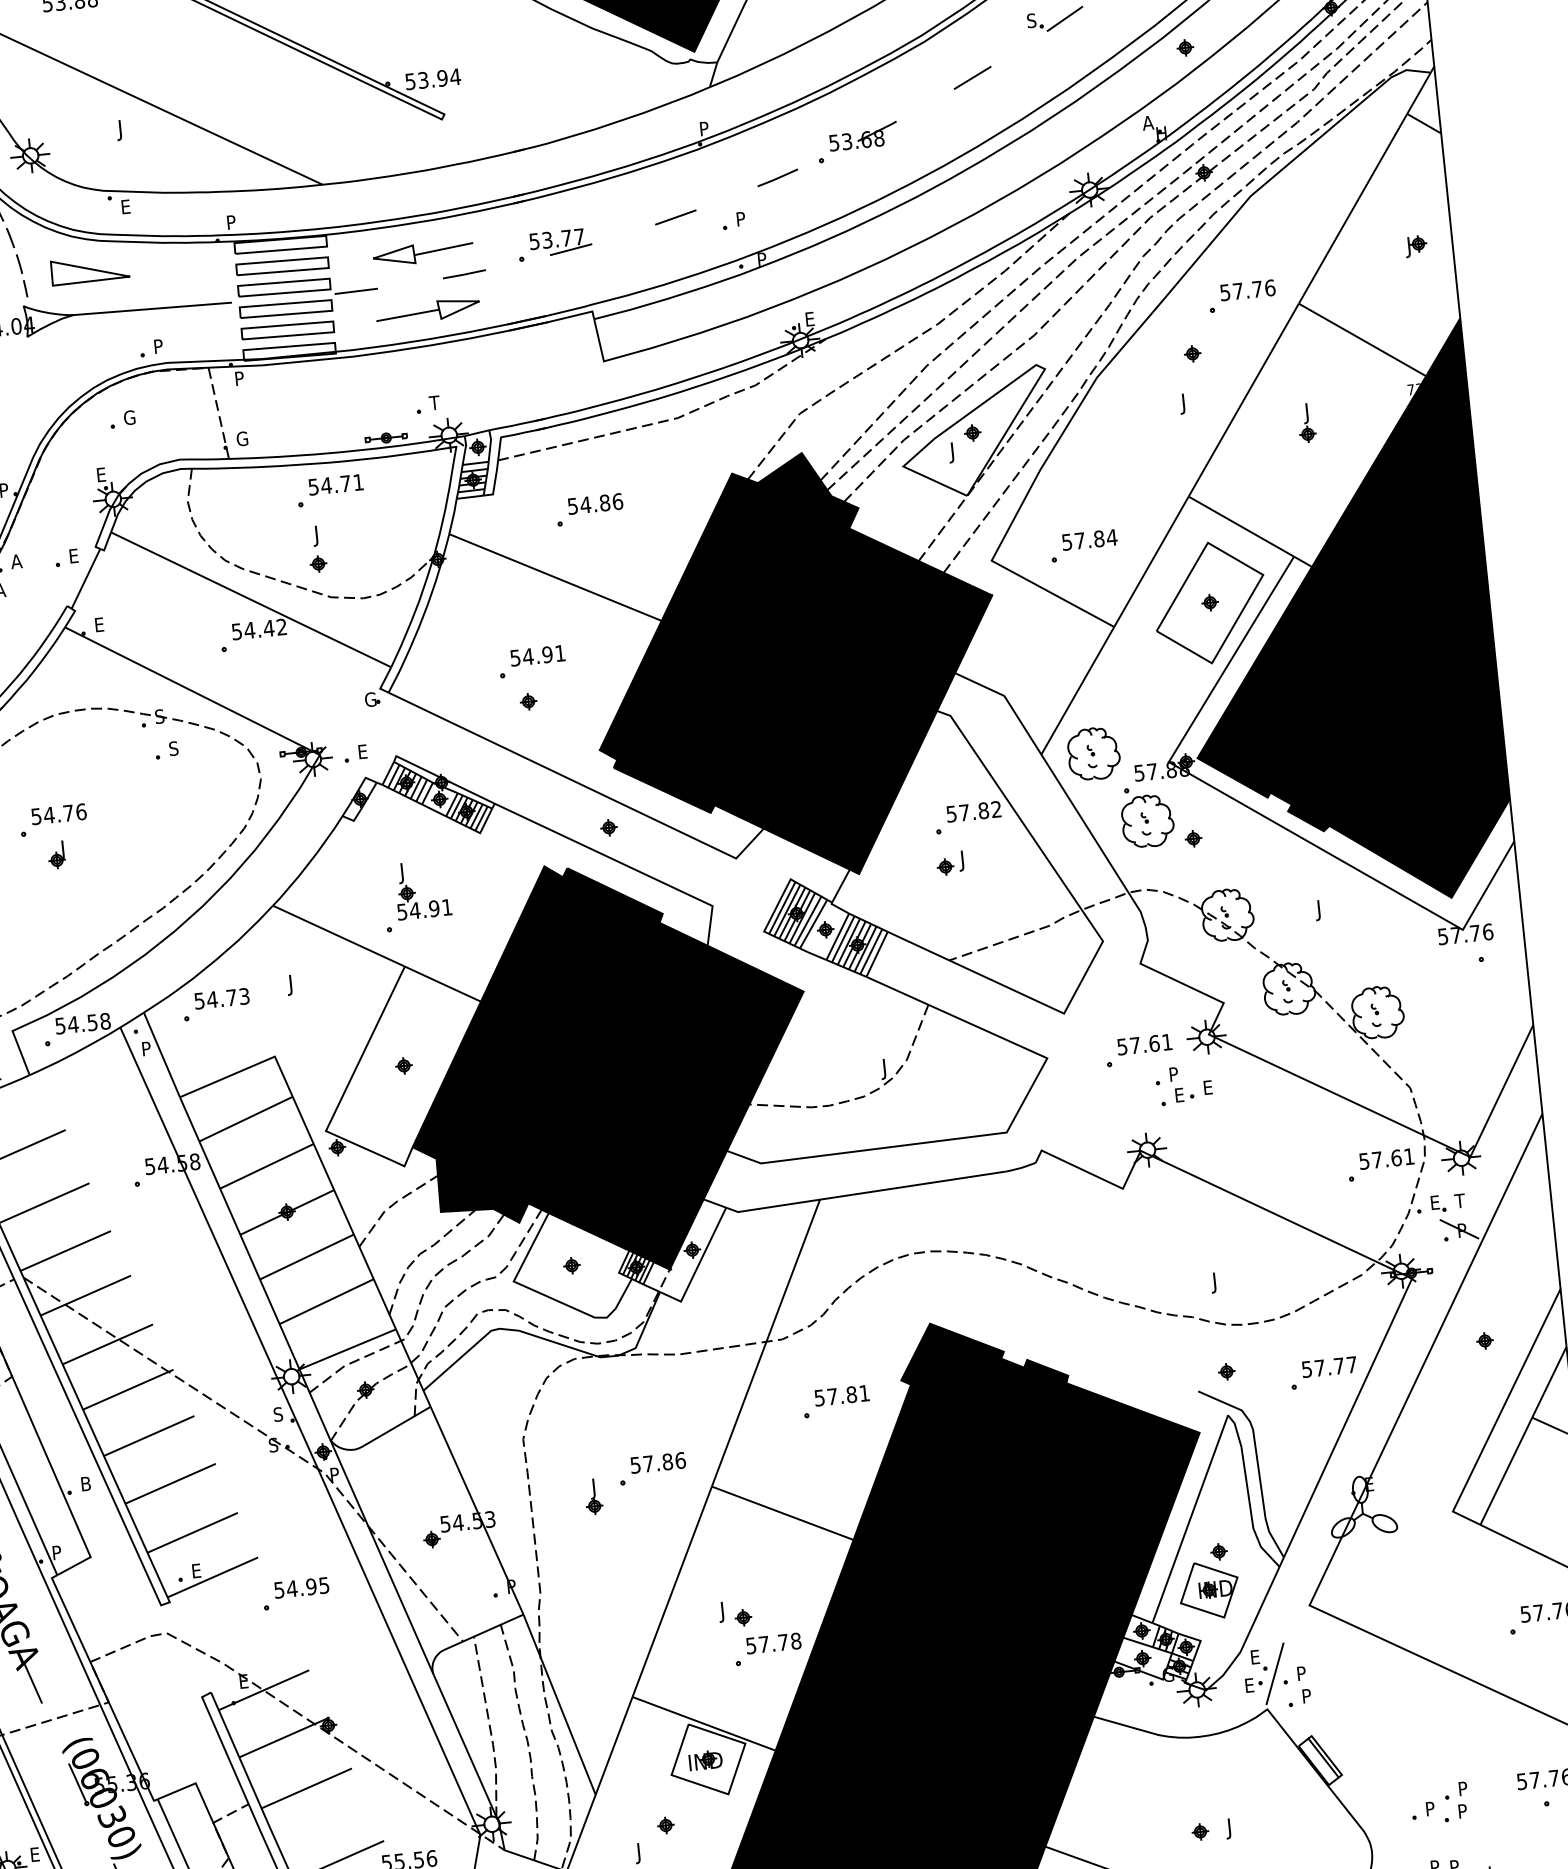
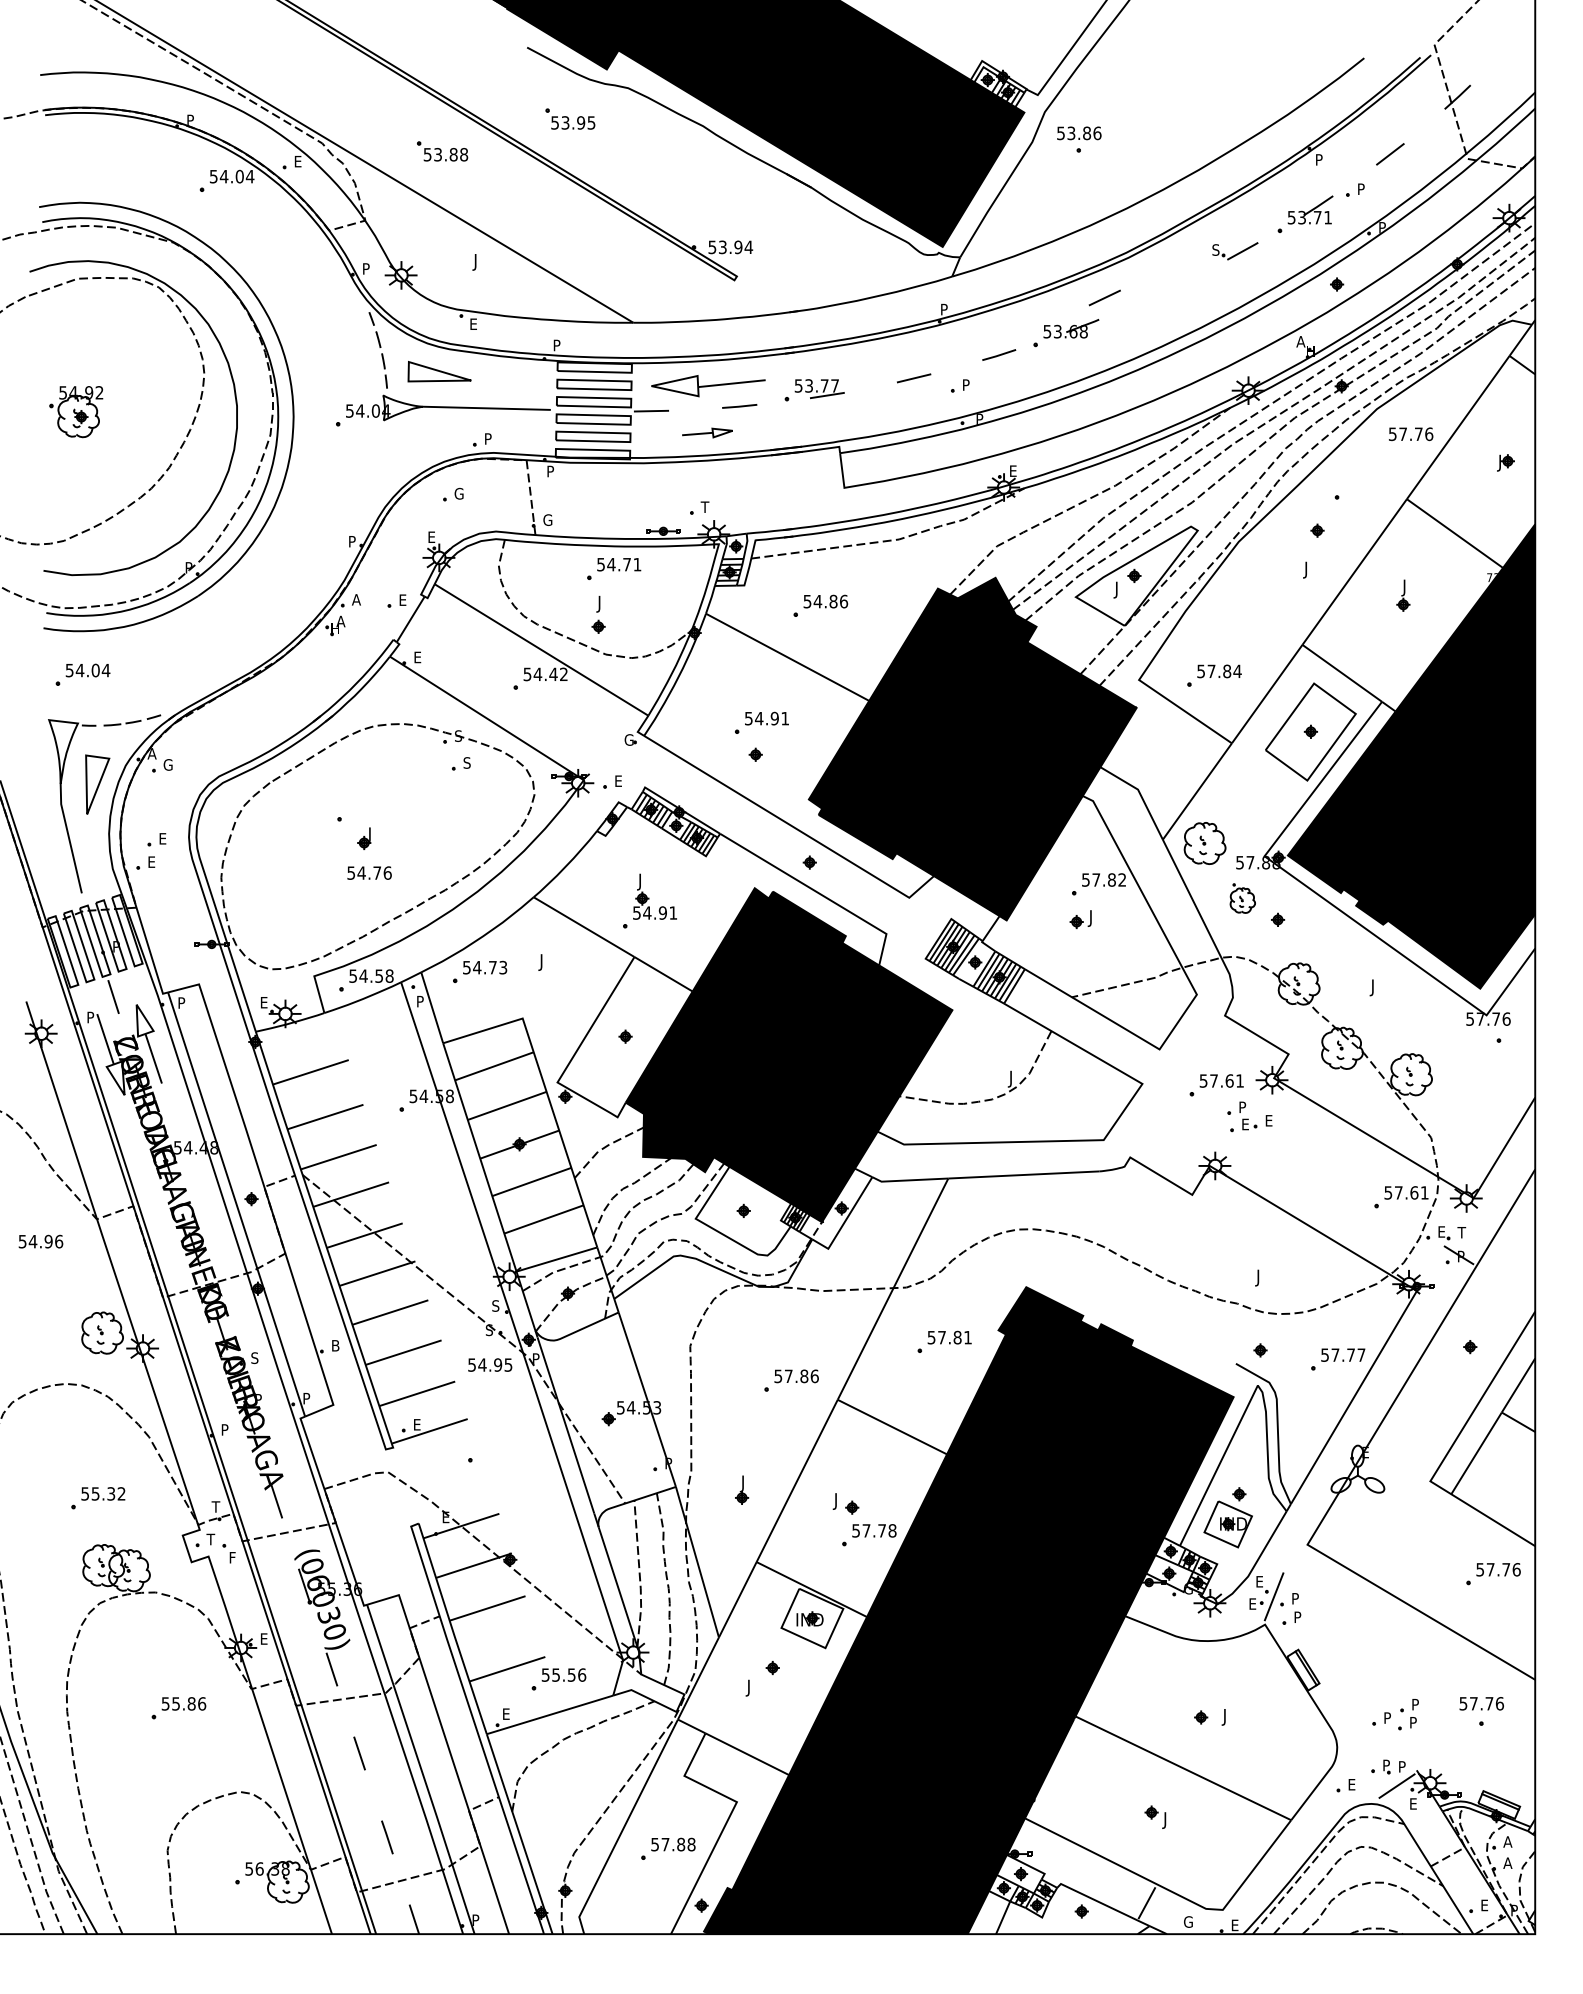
line: (972, 77) -> (1104, 297), moved
part: (423, 253) -> (708, 386), size x1.4
text: (1248, 290) -> (1411, 434), moved
part: (428, 310) -> (707, 432), size x0.6
text: (58, 813) -> (369, 872), moved
part: (1147, 816) -> (1242, 898), size x0.6
part: (594, 1495) -> (742, 1489), moved
text: (302, 1587) -> (490, 1364), moved

